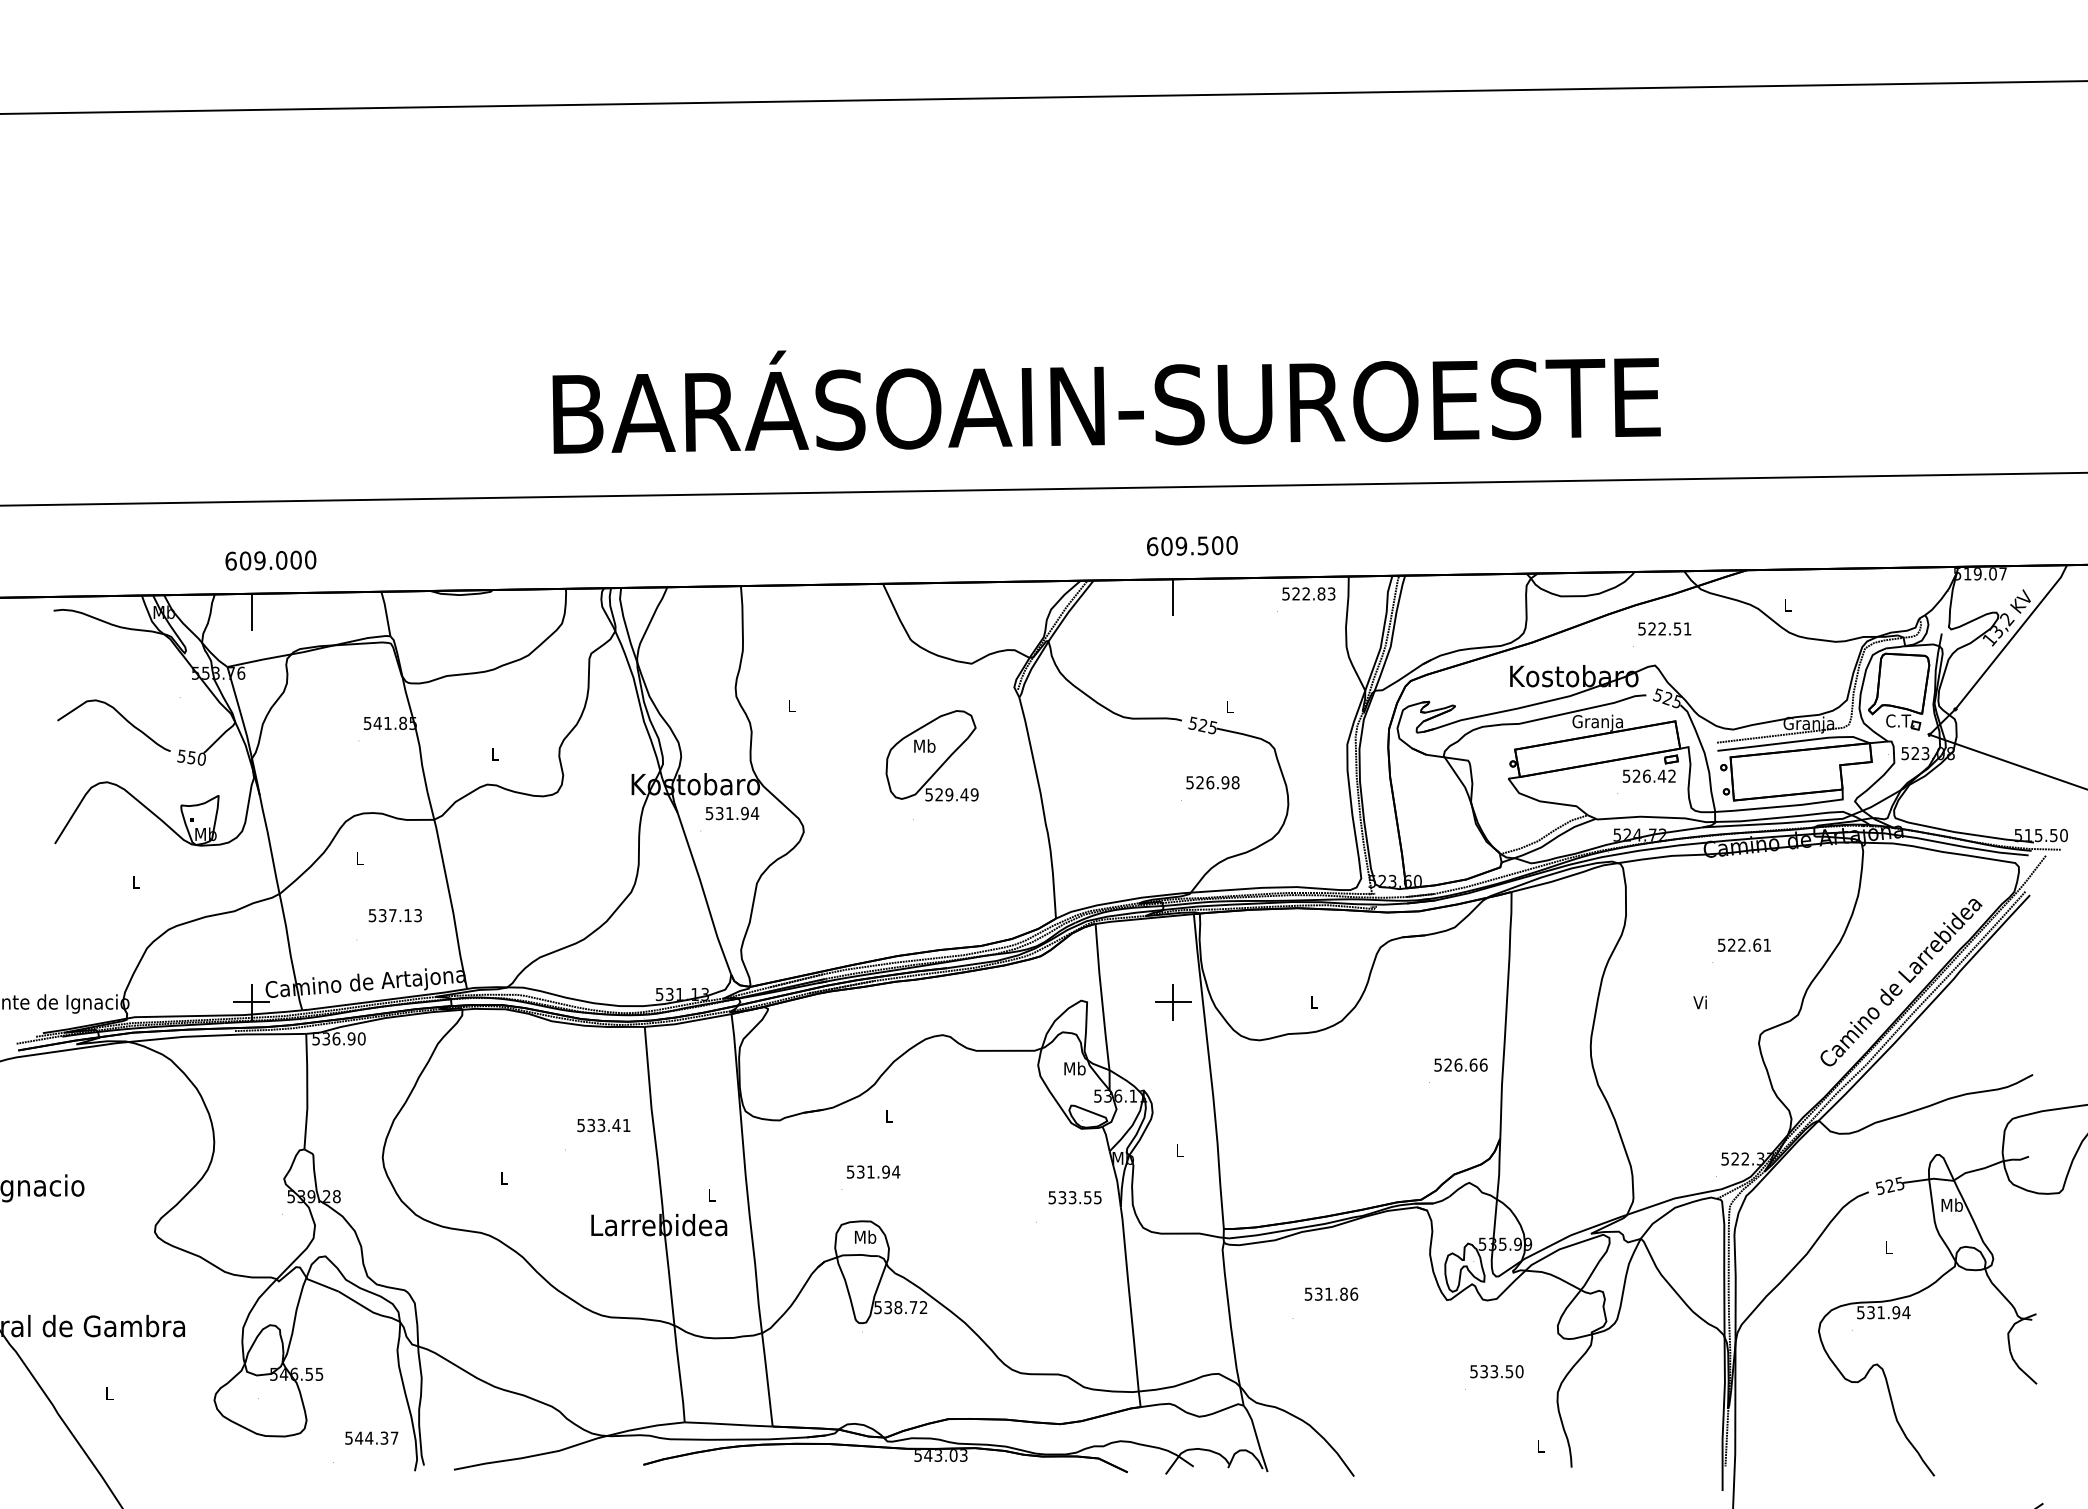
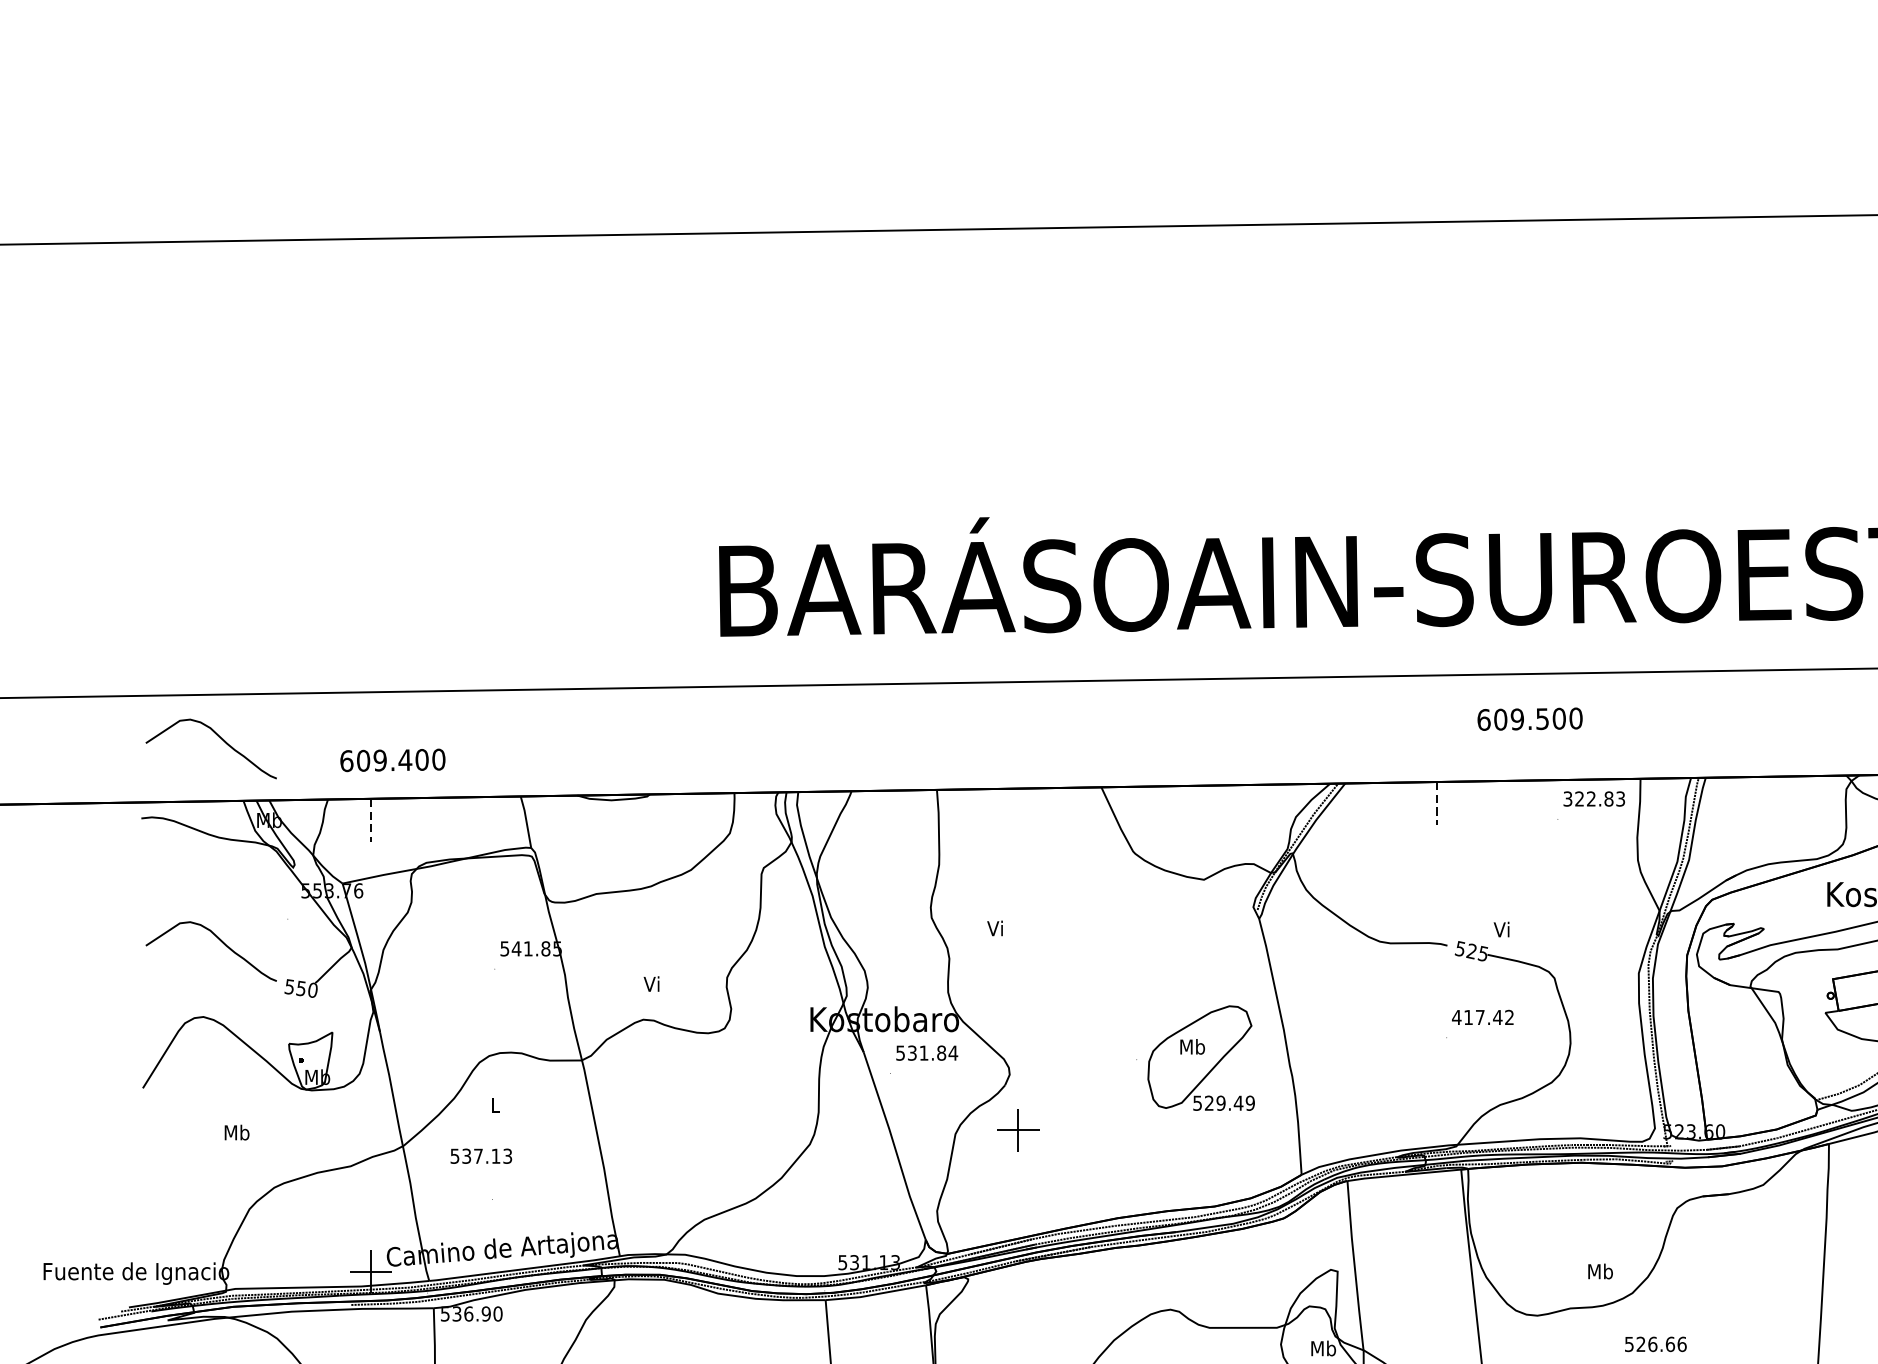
curve: (121, 541) -> (219, 738), added
text: (1192, 546) -> (1530, 719), moved
text: (281, 560) -> (405, 760), 609.000 -> 609.400
text: (1285, 593) -> (1567, 798), 522.83 -> 322.83
line: (1173, 598) -> (1437, 804), solid -> dashed
line: (251, 612) -> (370, 820), solid -> dashed
text: (790, 705) -> (994, 928), L -> Vi
text: (1228, 706) -> (1501, 929), L -> Vi
text: (494, 753) -> (651, 983), L -> Vi
part: (931, 755) -> (1200, 1057), moved
text: (1212, 782) -> (1482, 1017), 526.98 -> 417.42
text: (744, 813) -> (941, 1053), 531.94 -> 531.84
text: (135, 881) -> (236, 1131), L -> Mb
text: (394, 915) -> (480, 1156), moved
text: (1313, 1001) -> (1599, 1270), L -> Mb
part: (1173, 1002) -> (1018, 1130), moved
text: (1460, 1064) -> (1655, 1343), moved

